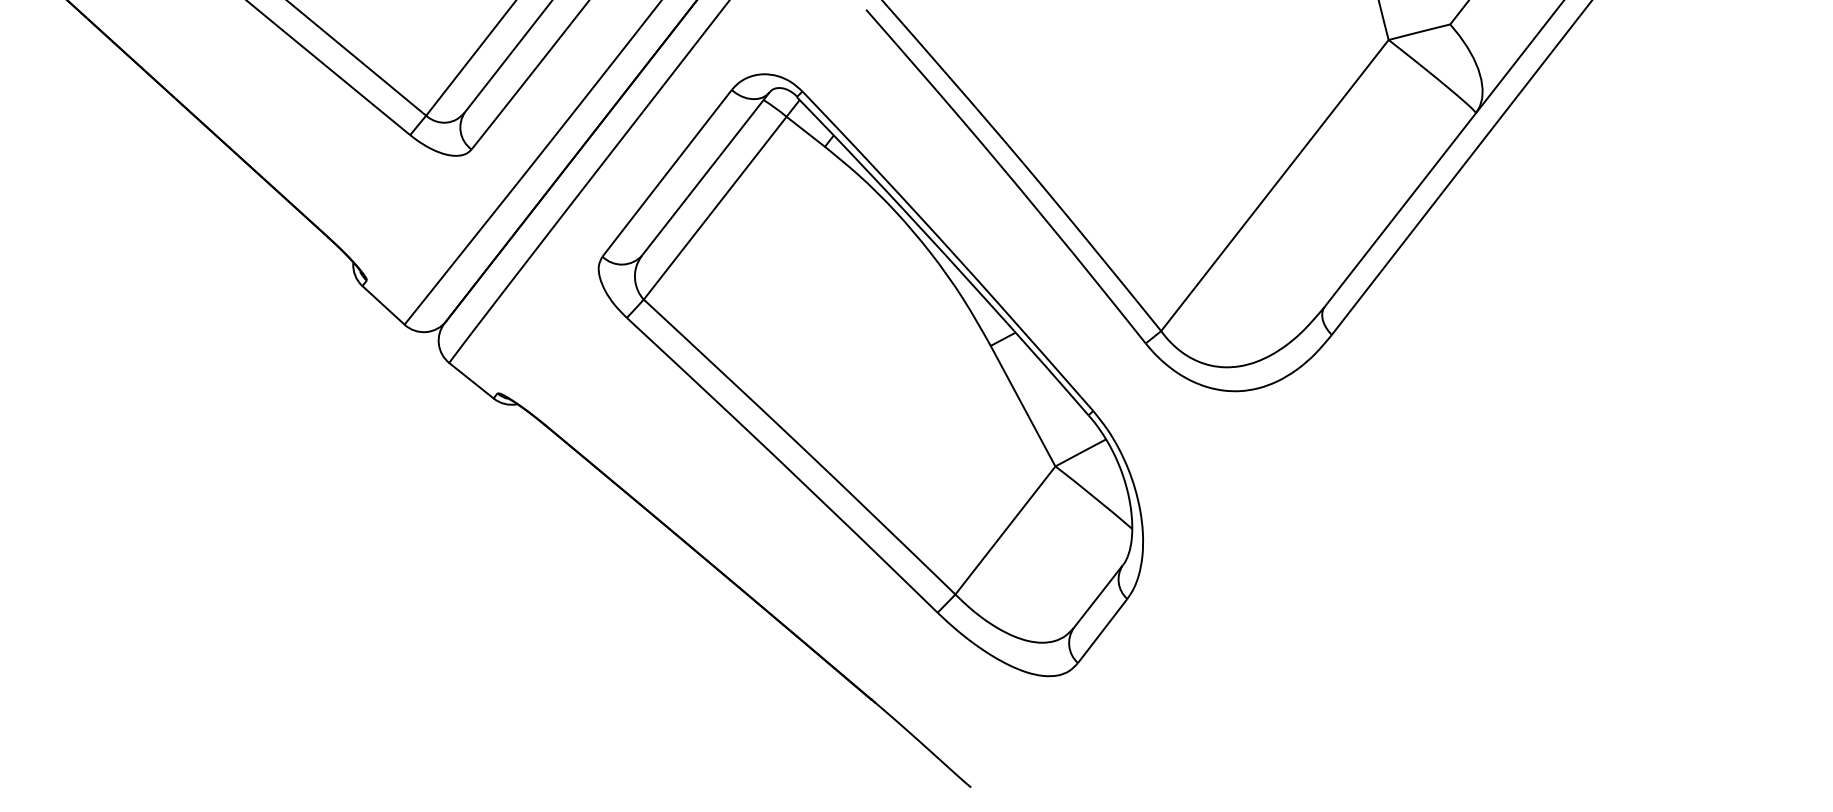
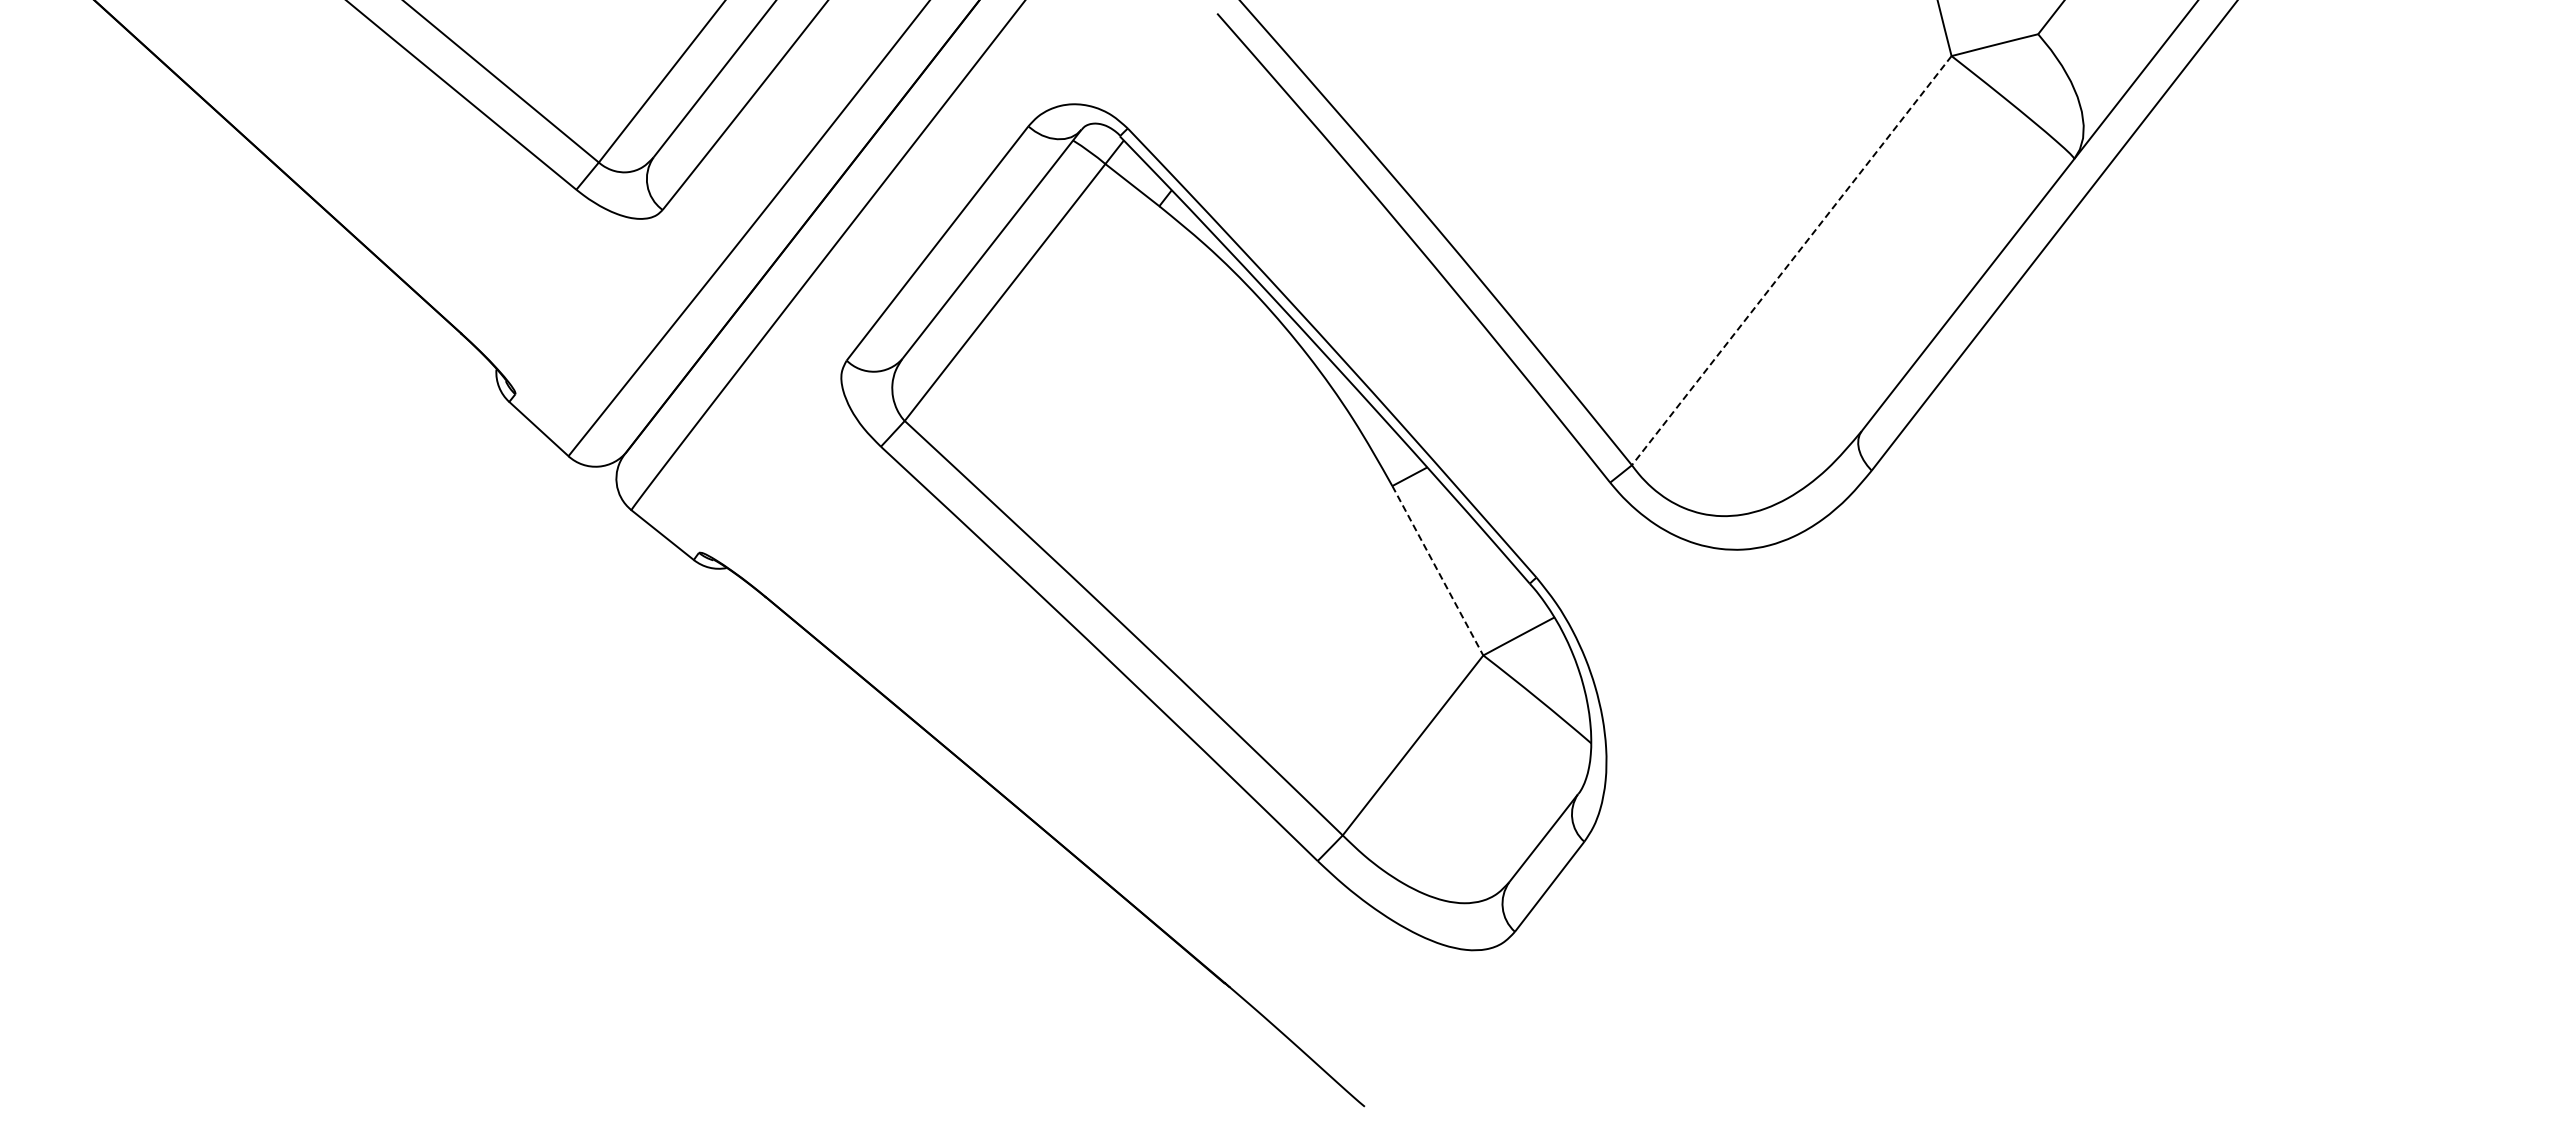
line: (1274, 185) -> (1791, 260), solid -> dashed
line: (1023, 406) -> (1438, 571), solid -> dashed

